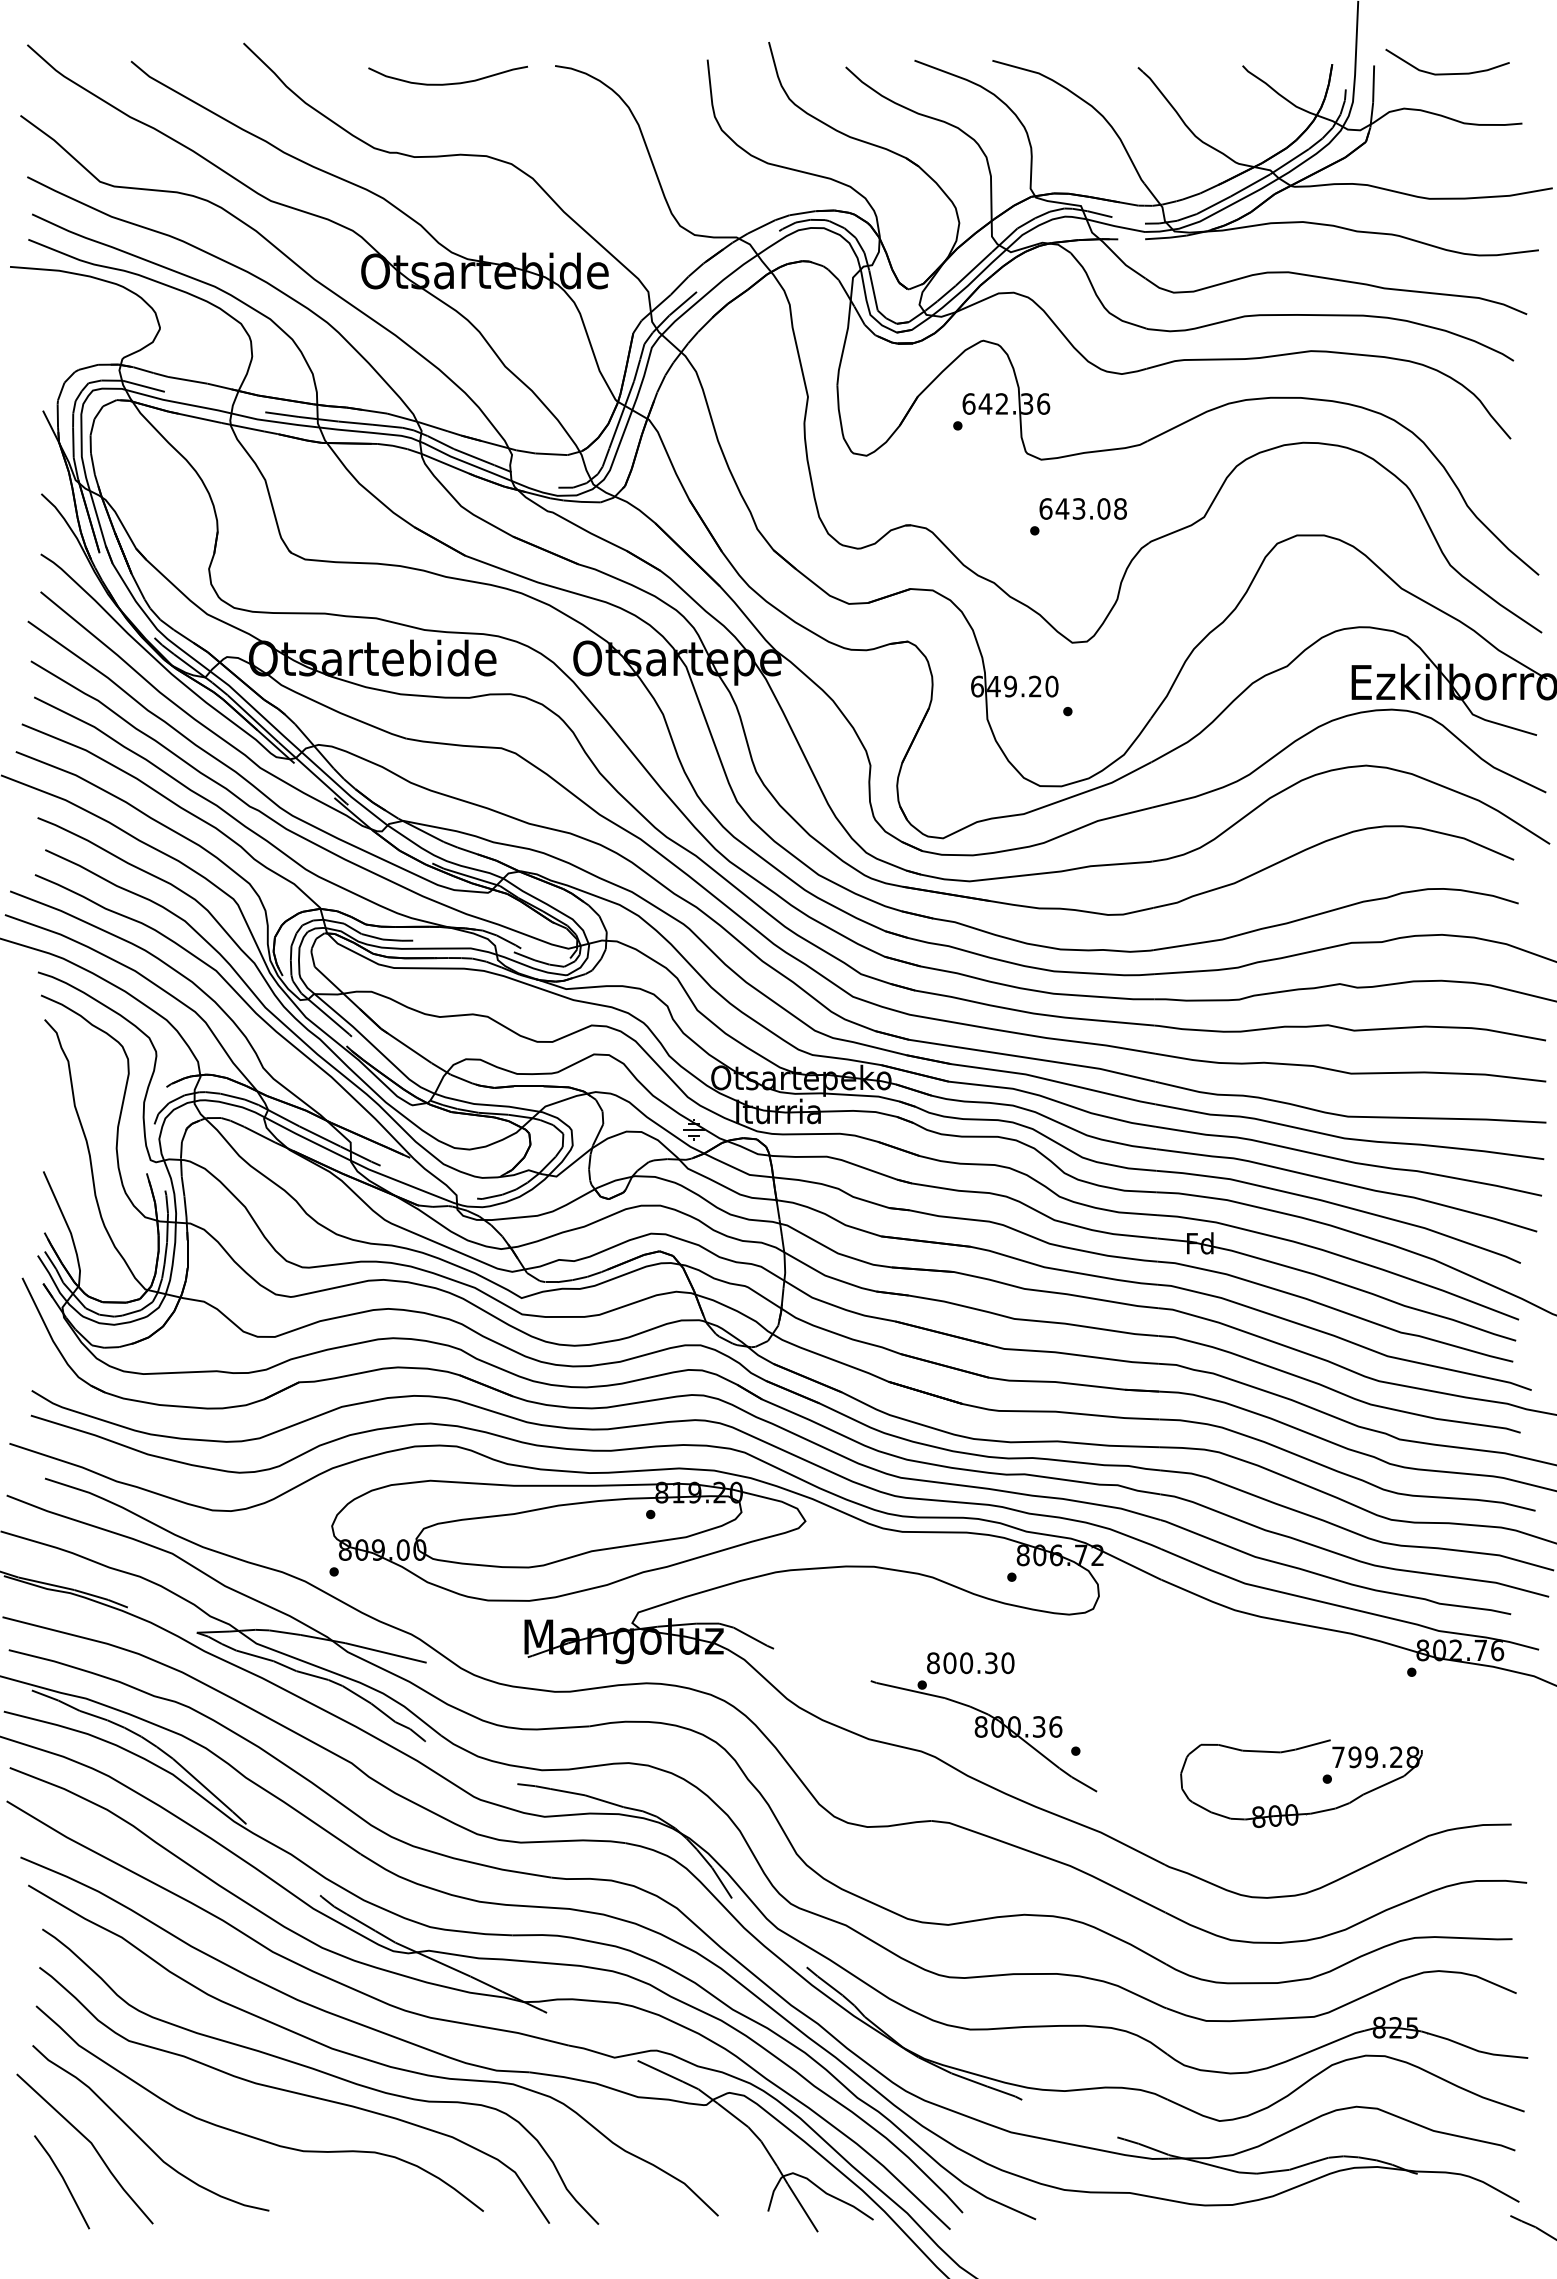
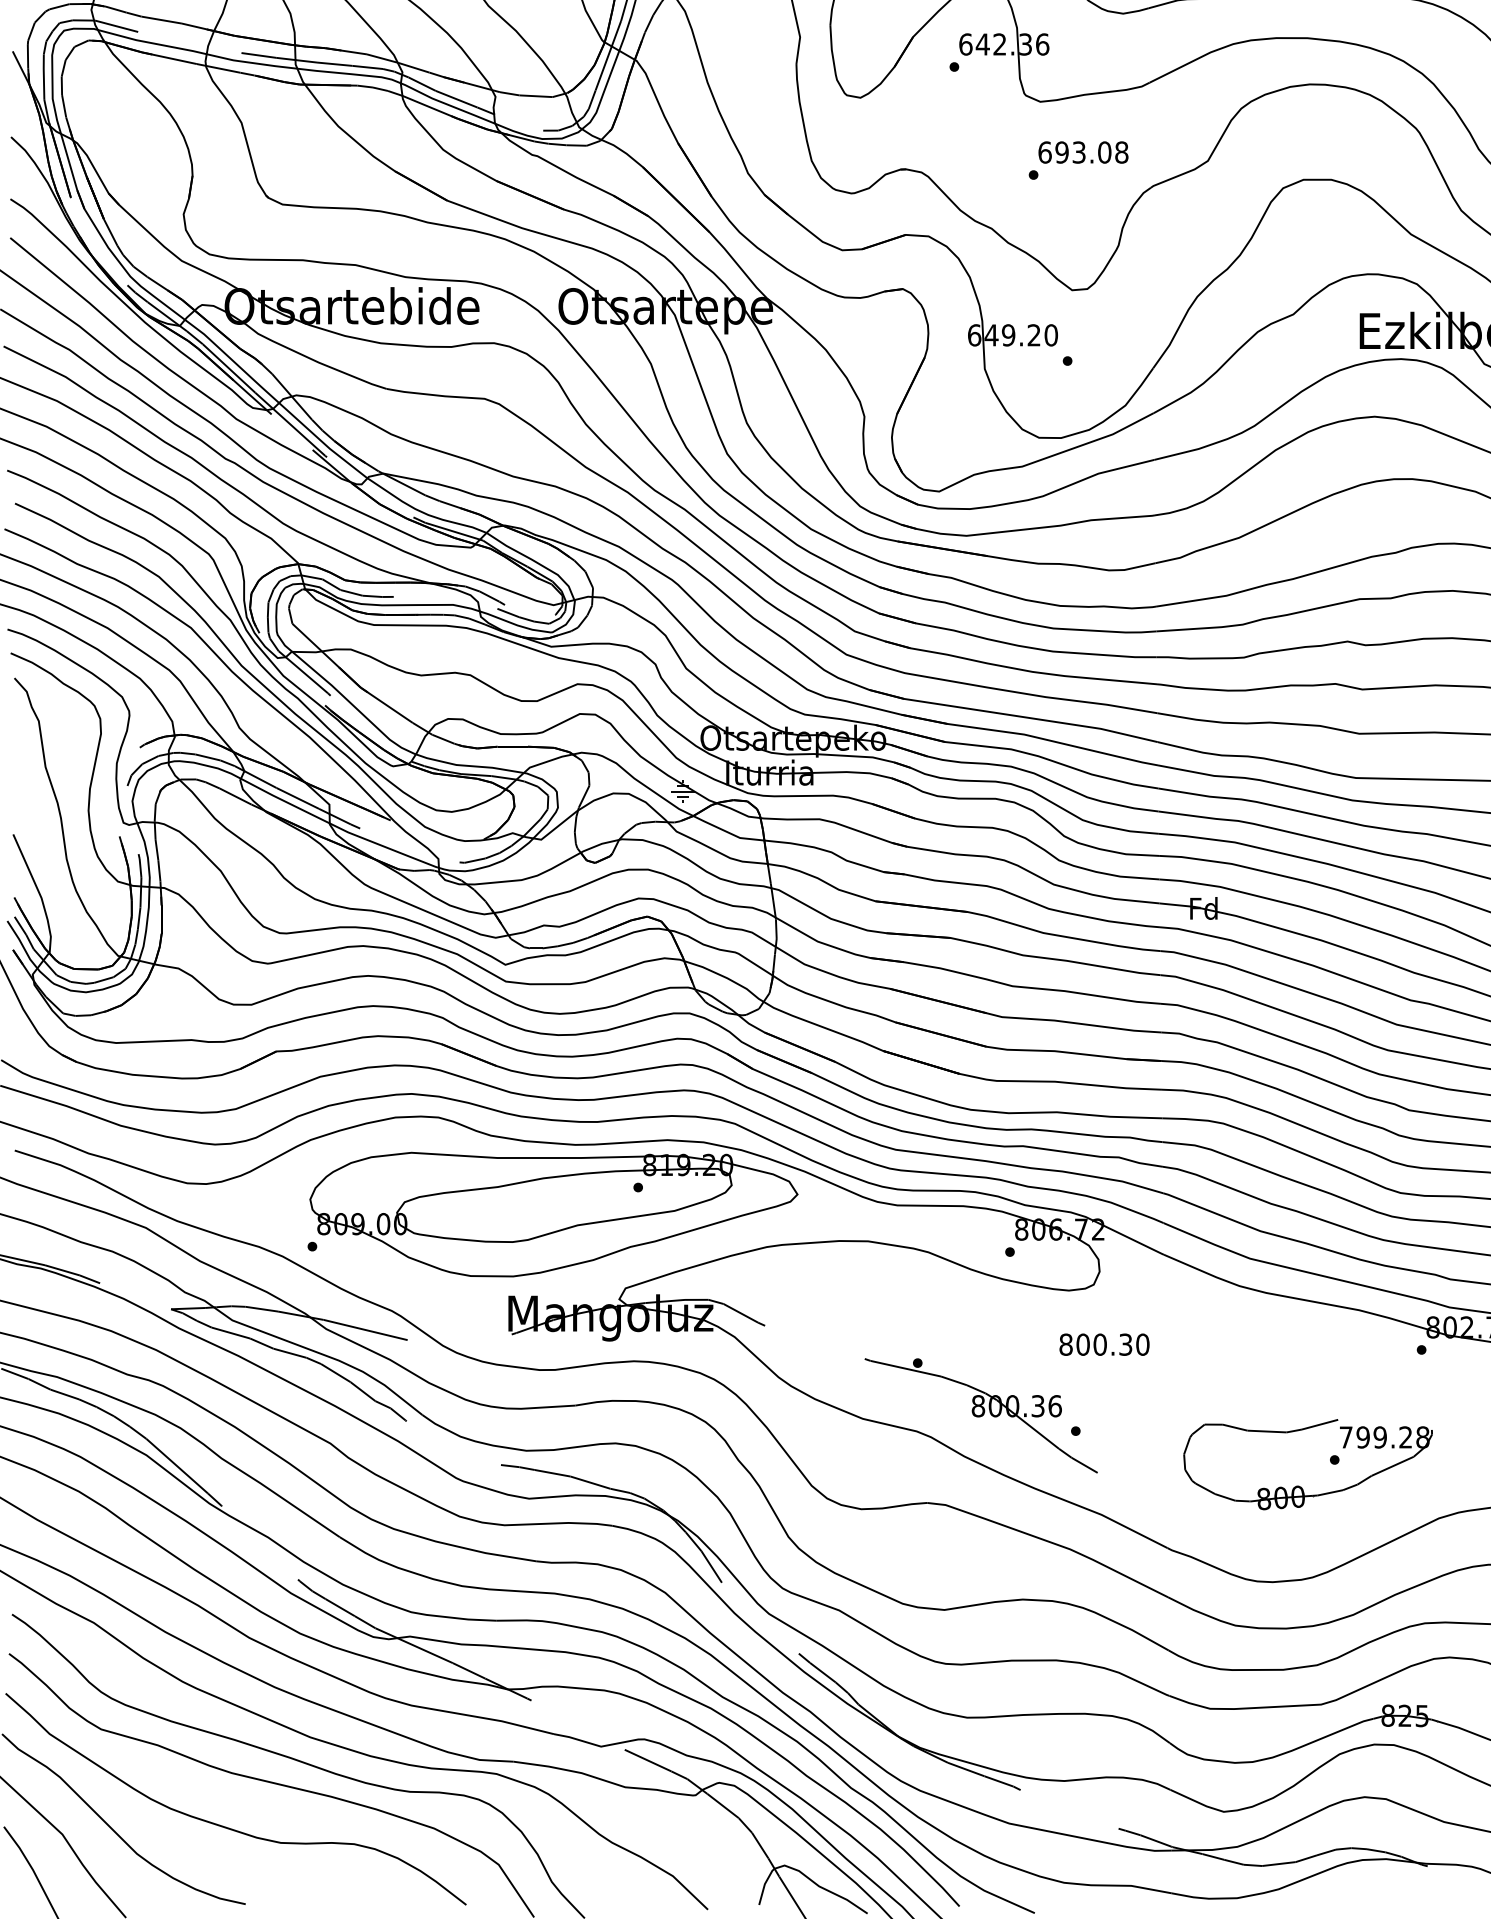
text: (1062, 508) -> (1062, 152), 643.08 -> 693.08
text: (970, 1663) -> (1104, 1345), moved

